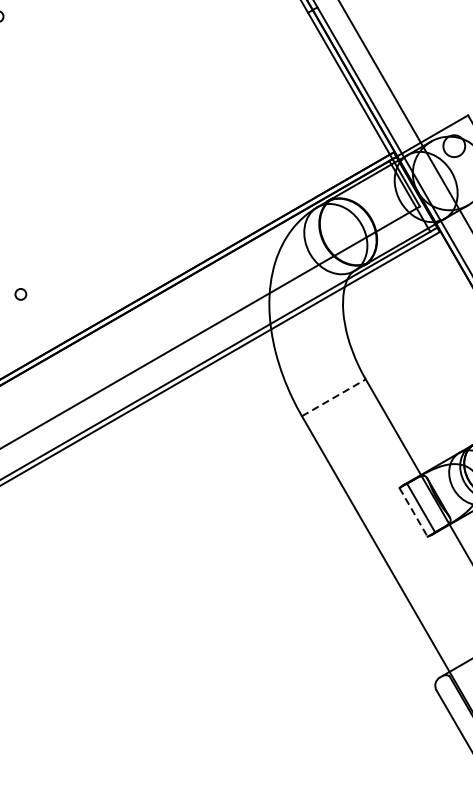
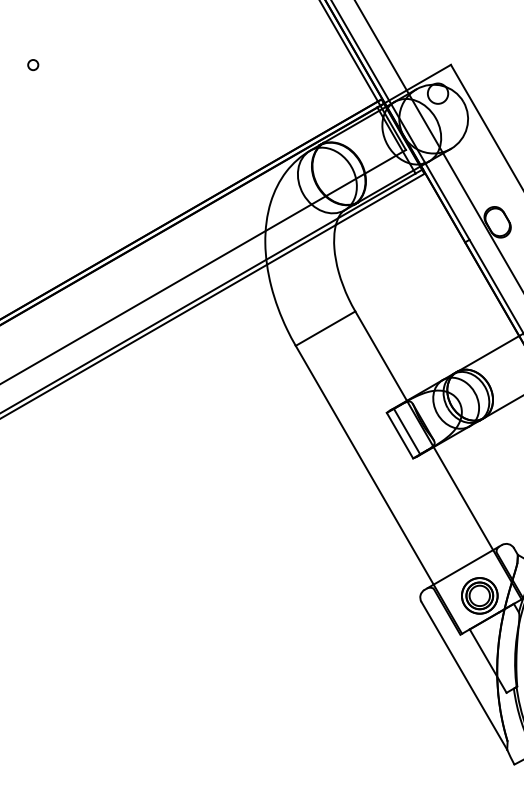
circle: (21, 294) -> (33, 65), moved
line: (334, 397) -> (326, 328), dashed -> solid
line: (414, 513) -> (400, 436), dashed -> solid

